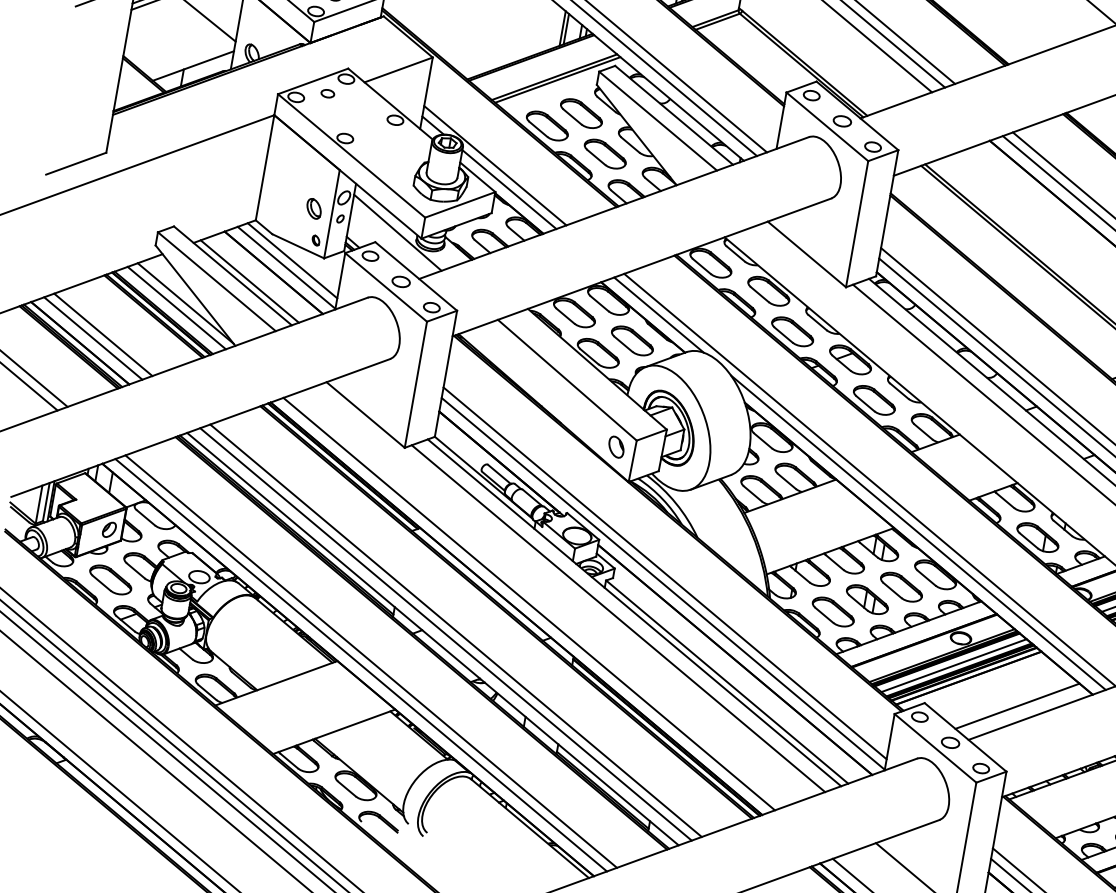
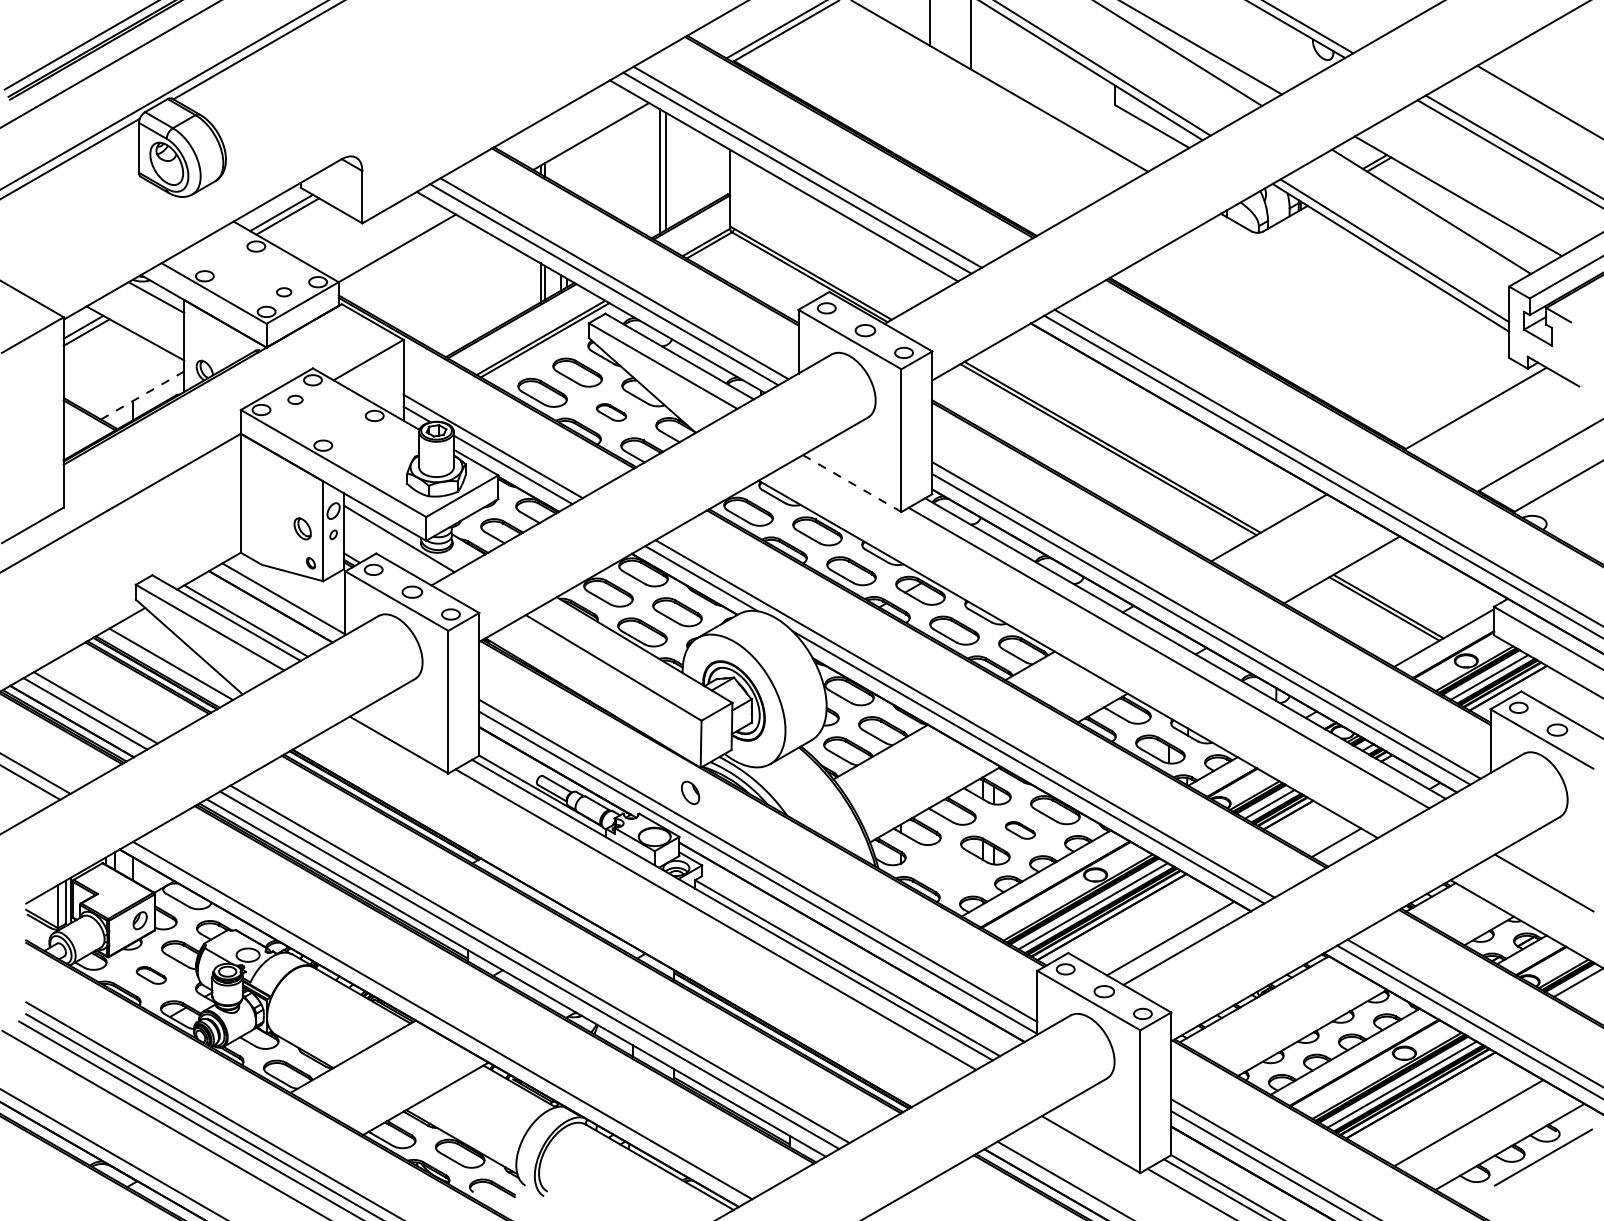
line: (193, 66) -> (142, 395), solid -> dashed
part: (605, 154) -> (611, 412), size x0.6
line: (807, 254) -> (852, 483), solid -> dashed
line: (292, 260) -> (288, 589), removed
line: (185, 303) -> (179, 657), removed
part: (616, 446) -> (690, 792), moved
part: (110, 580) -> (151, 975), size x0.6
part: (901, 587) -> (1020, 830), size x0.6
line: (528, 603) -> (614, 920), removed
part: (833, 611) -> (950, 870), removed
line: (370, 661) -> (452, 1014), removed

